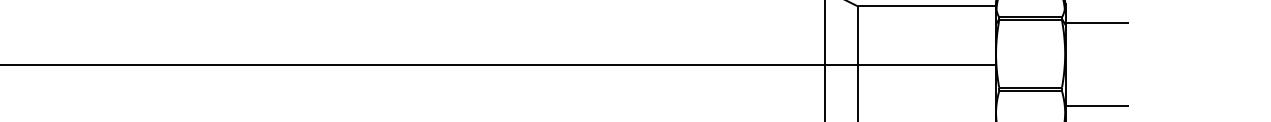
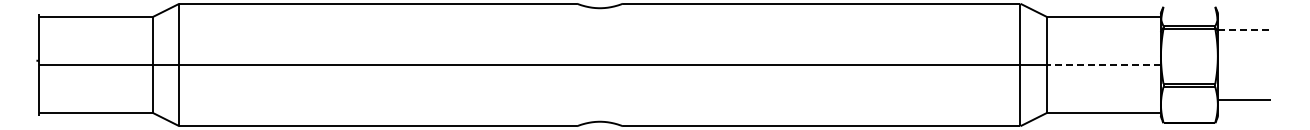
line: (1097, 22) -> (1244, 30), solid -> dashed
line: (926, 65) -> (1103, 65), solid -> dashed

